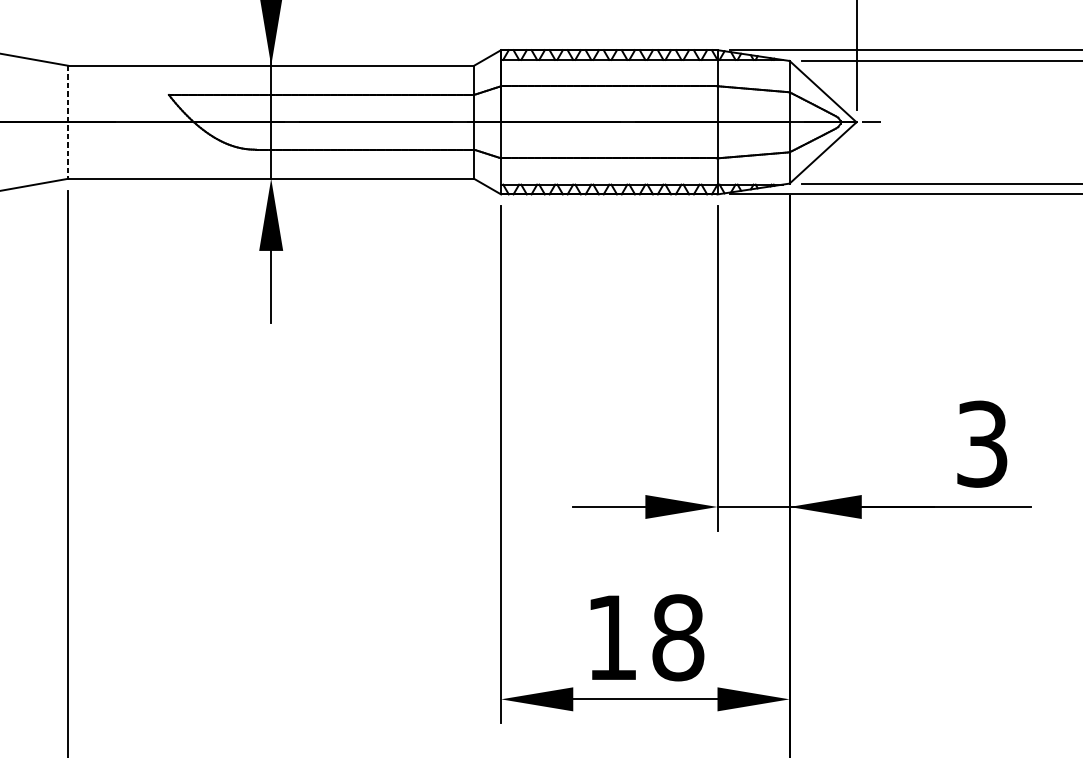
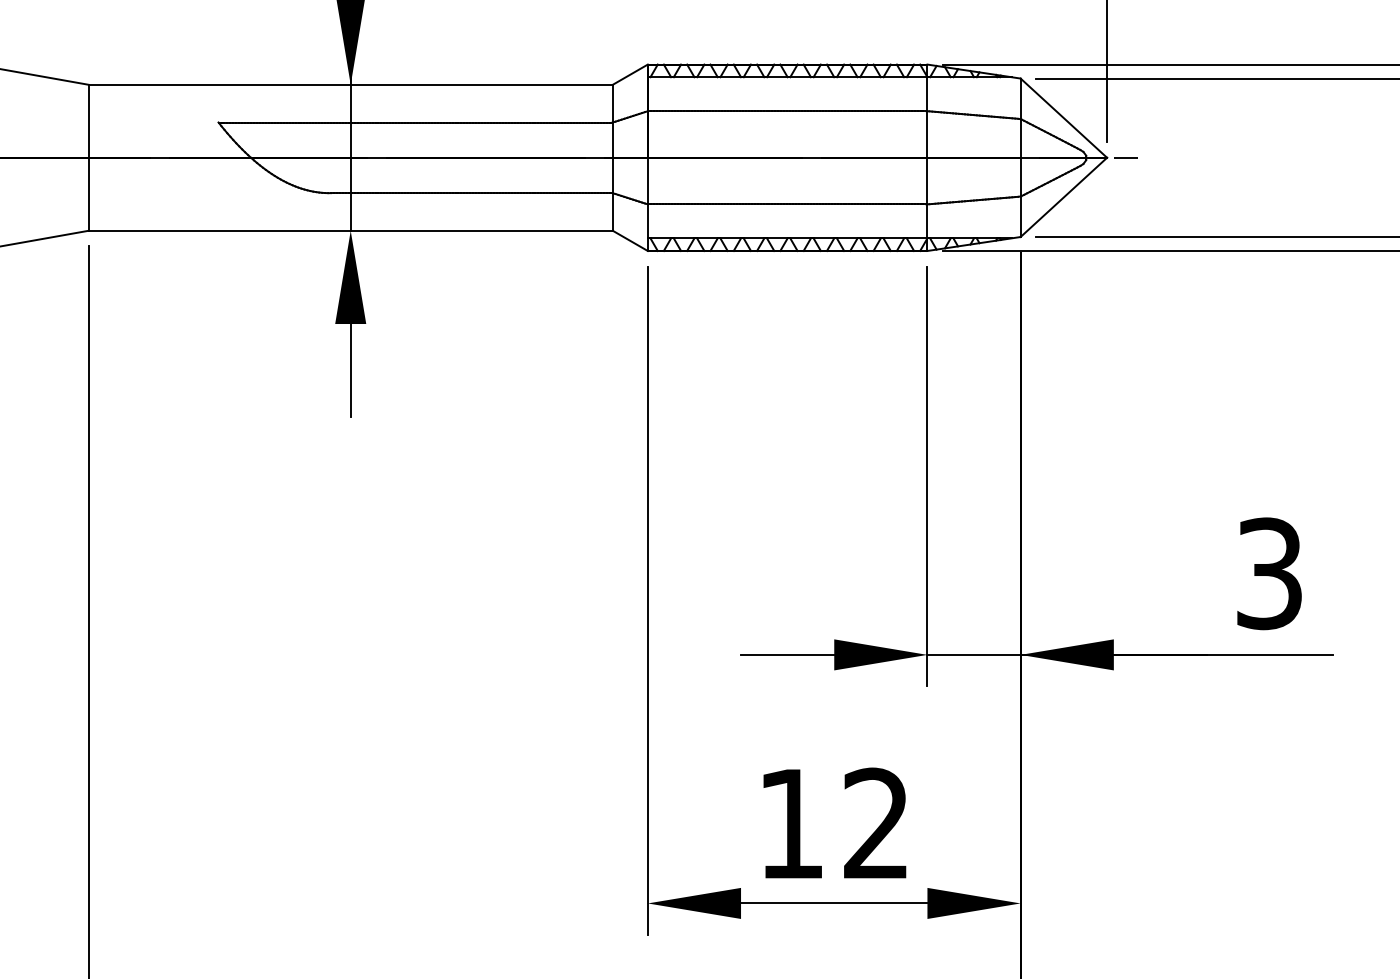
line: (68, 122) -> (88, 158), dashed -> solid
text: (678, 637) -> (876, 823), 18 -> 12

